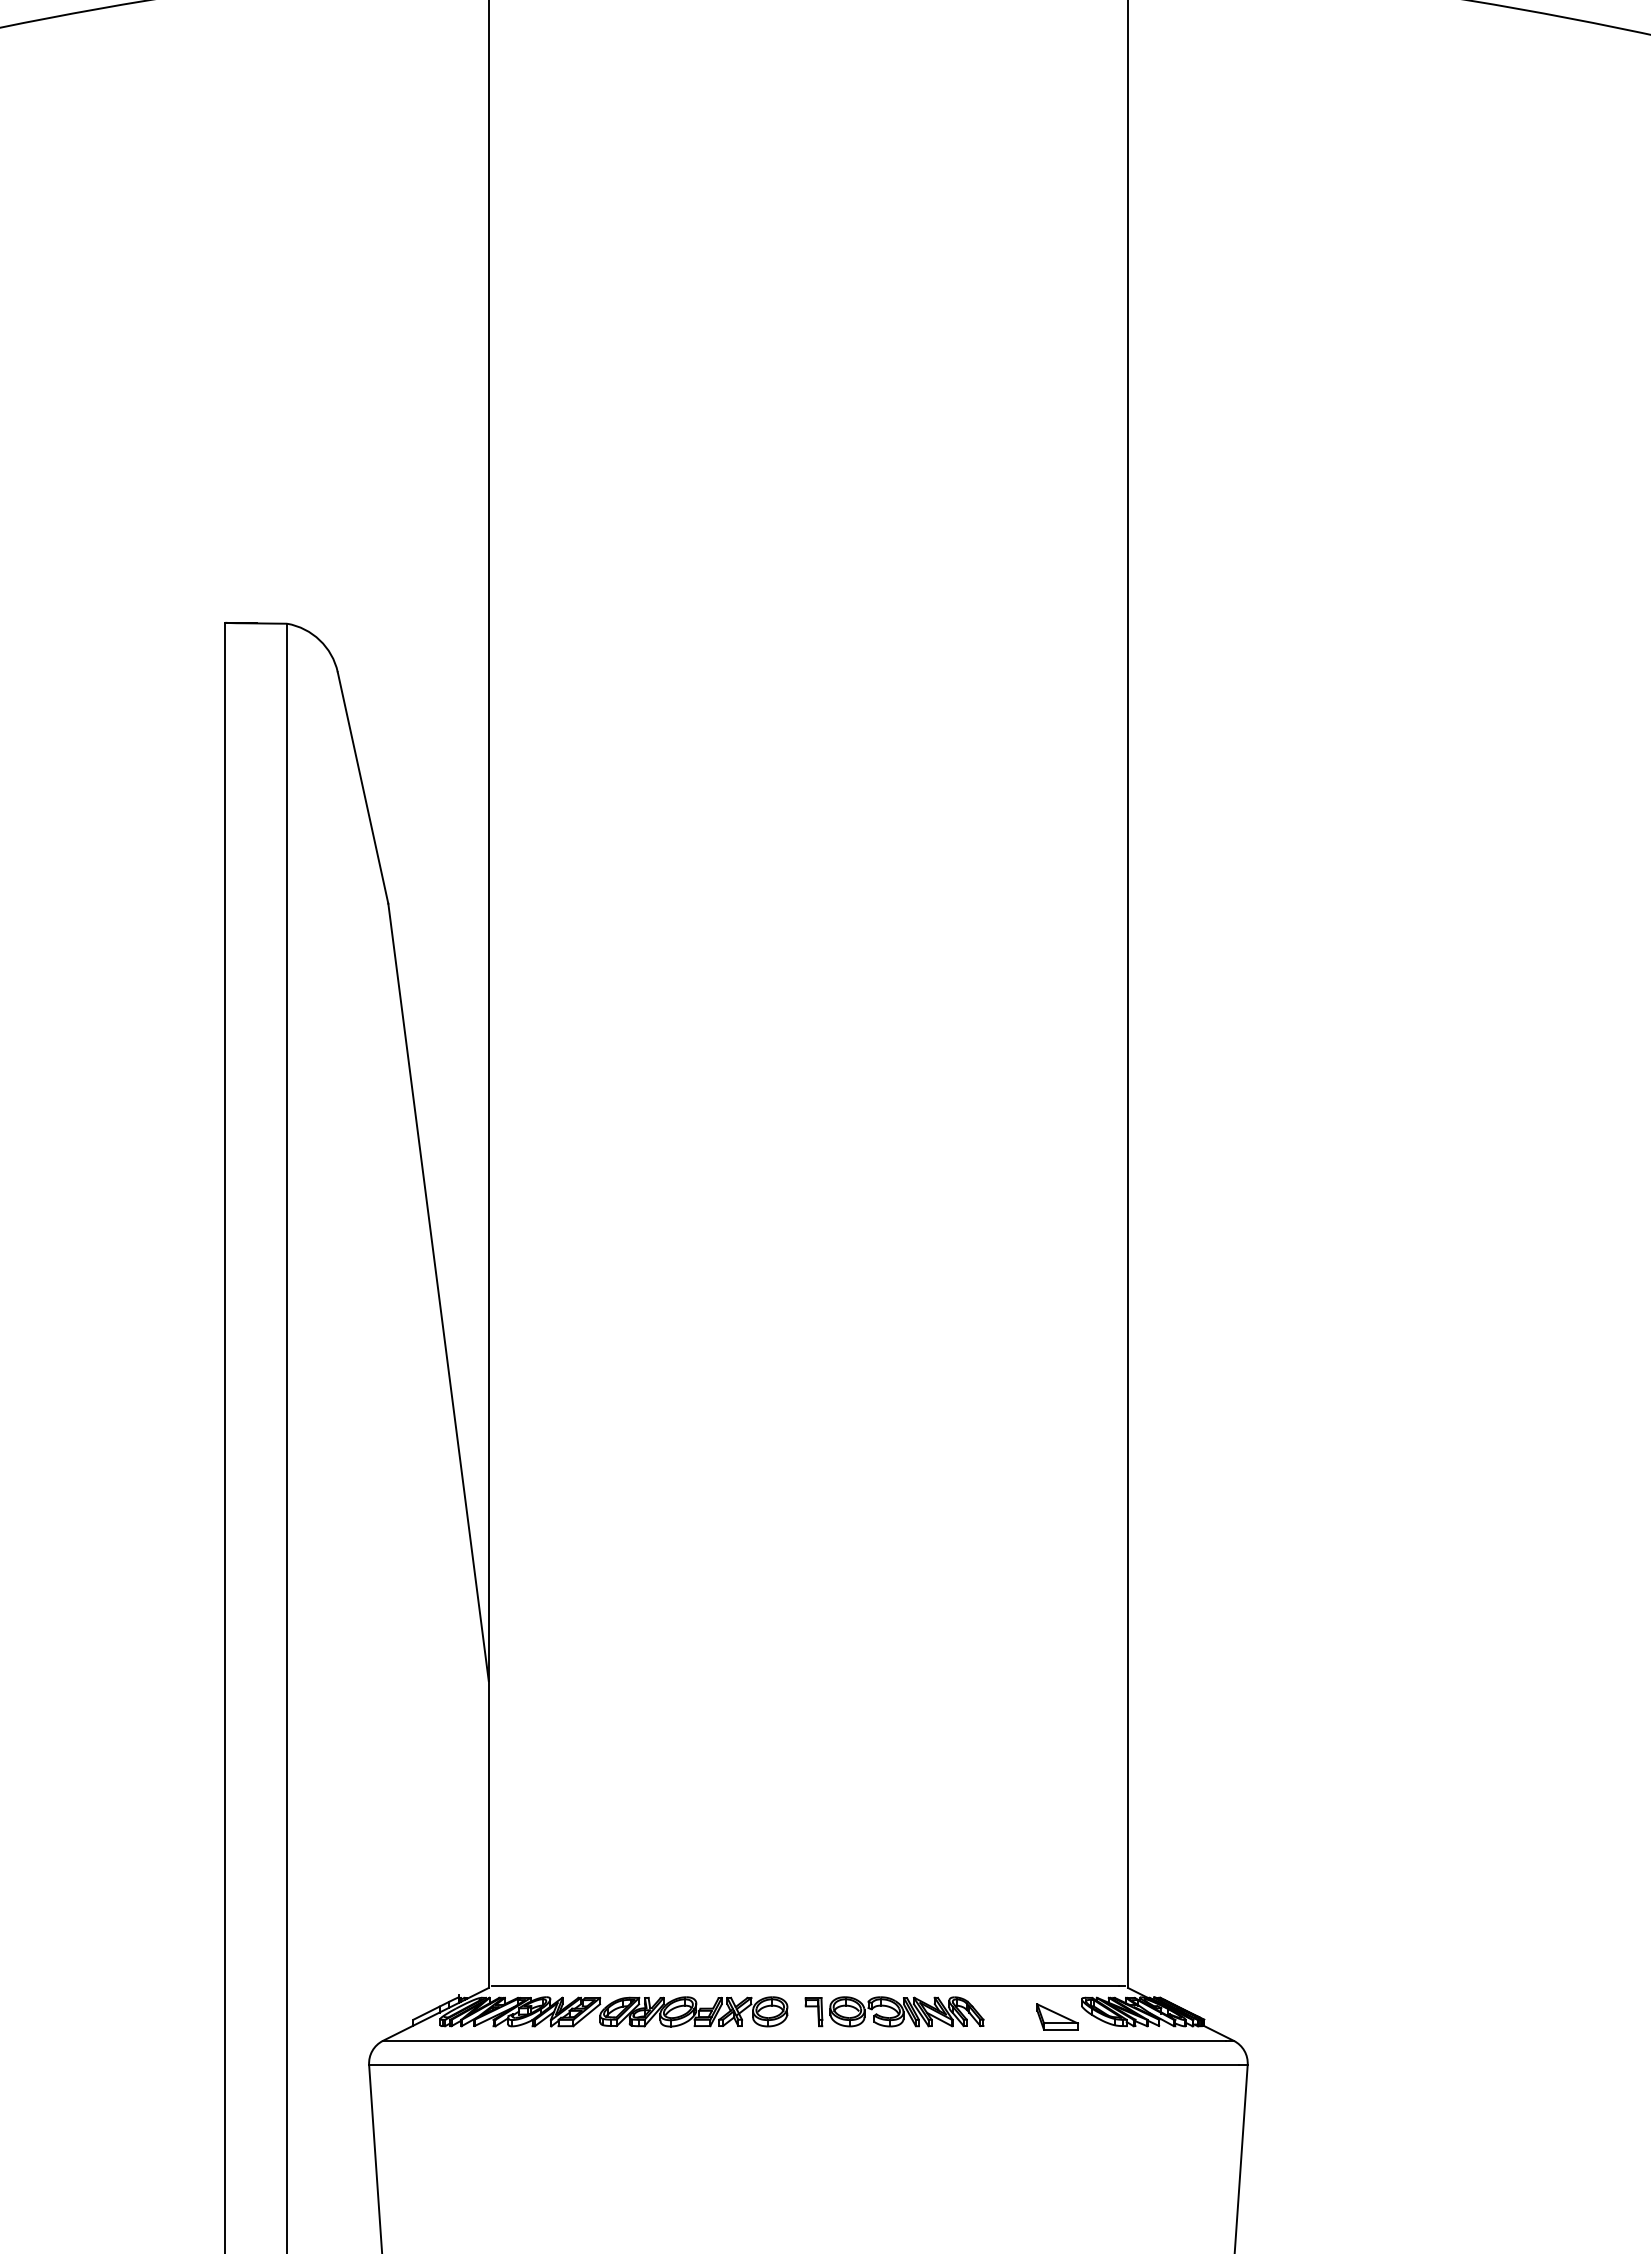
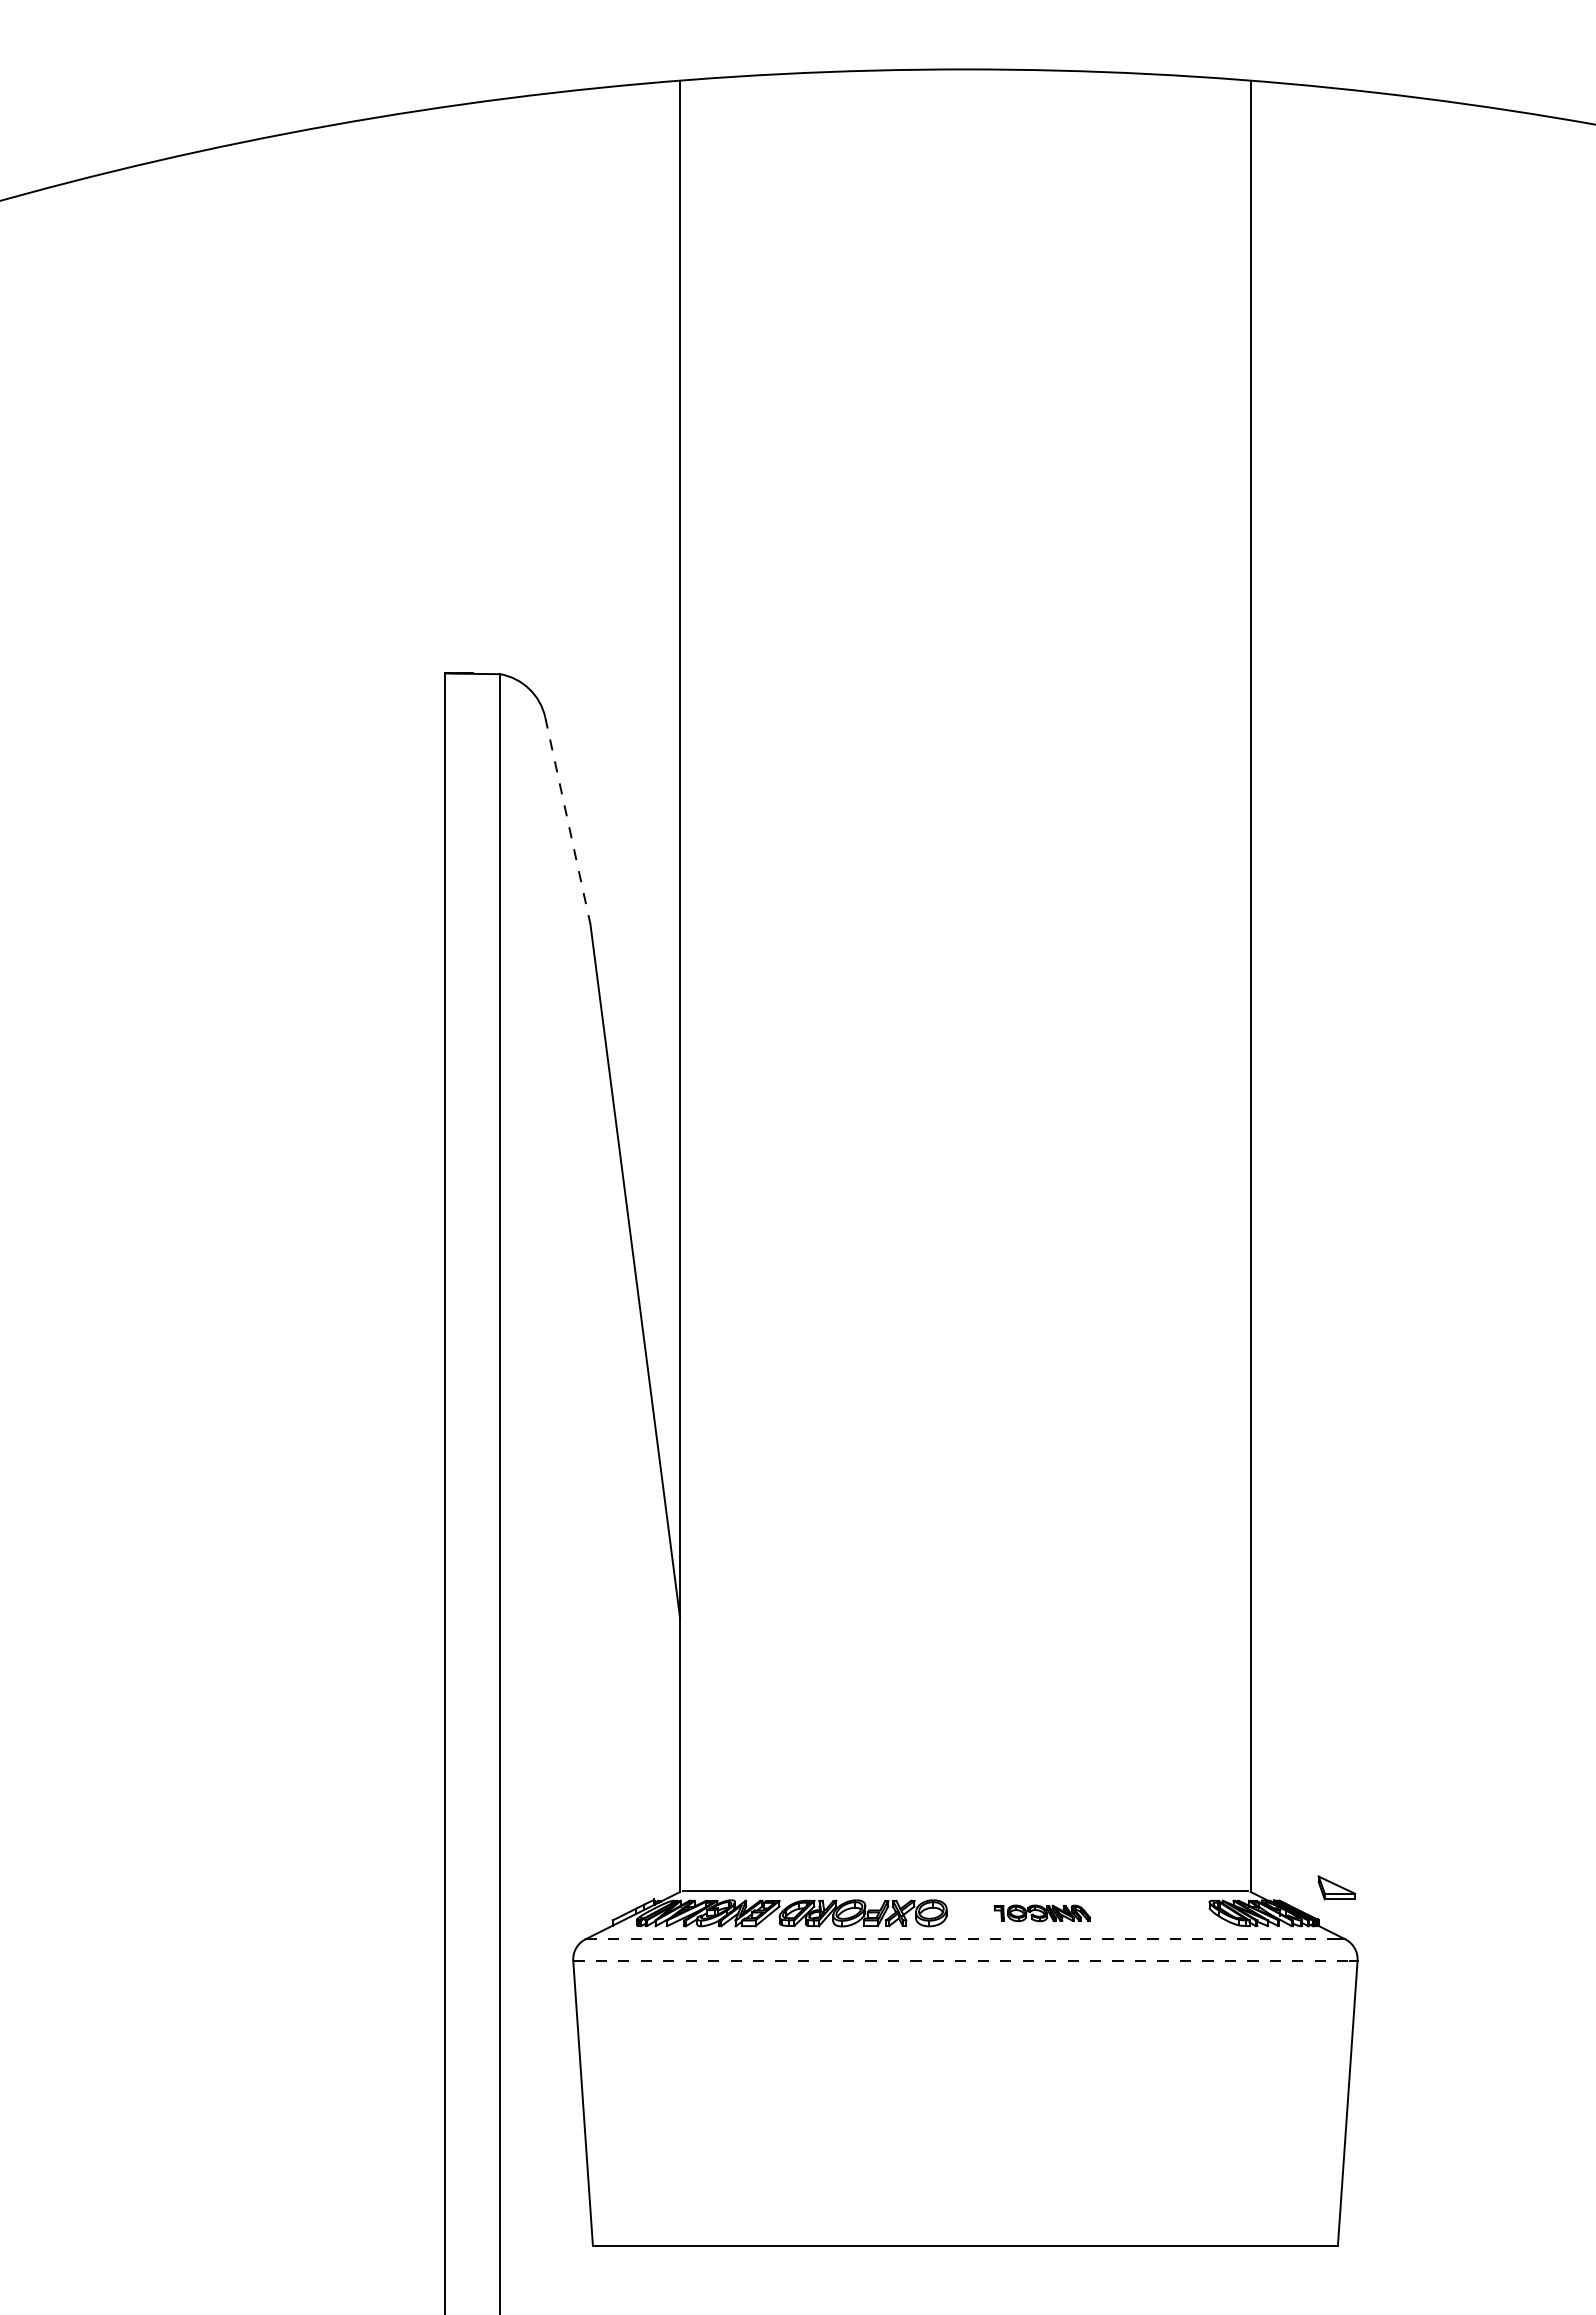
line: (362, 787) -> (567, 820), solid -> dashed
part: (894, 2012) -> (1042, 1913), size x0.6
part: (1057, 2016) -> (1336, 1887), moved
line: (805, 2041) -> (962, 1939), solid -> dashed
line: (805, 2064) -> (962, 1960), solid -> dashed

